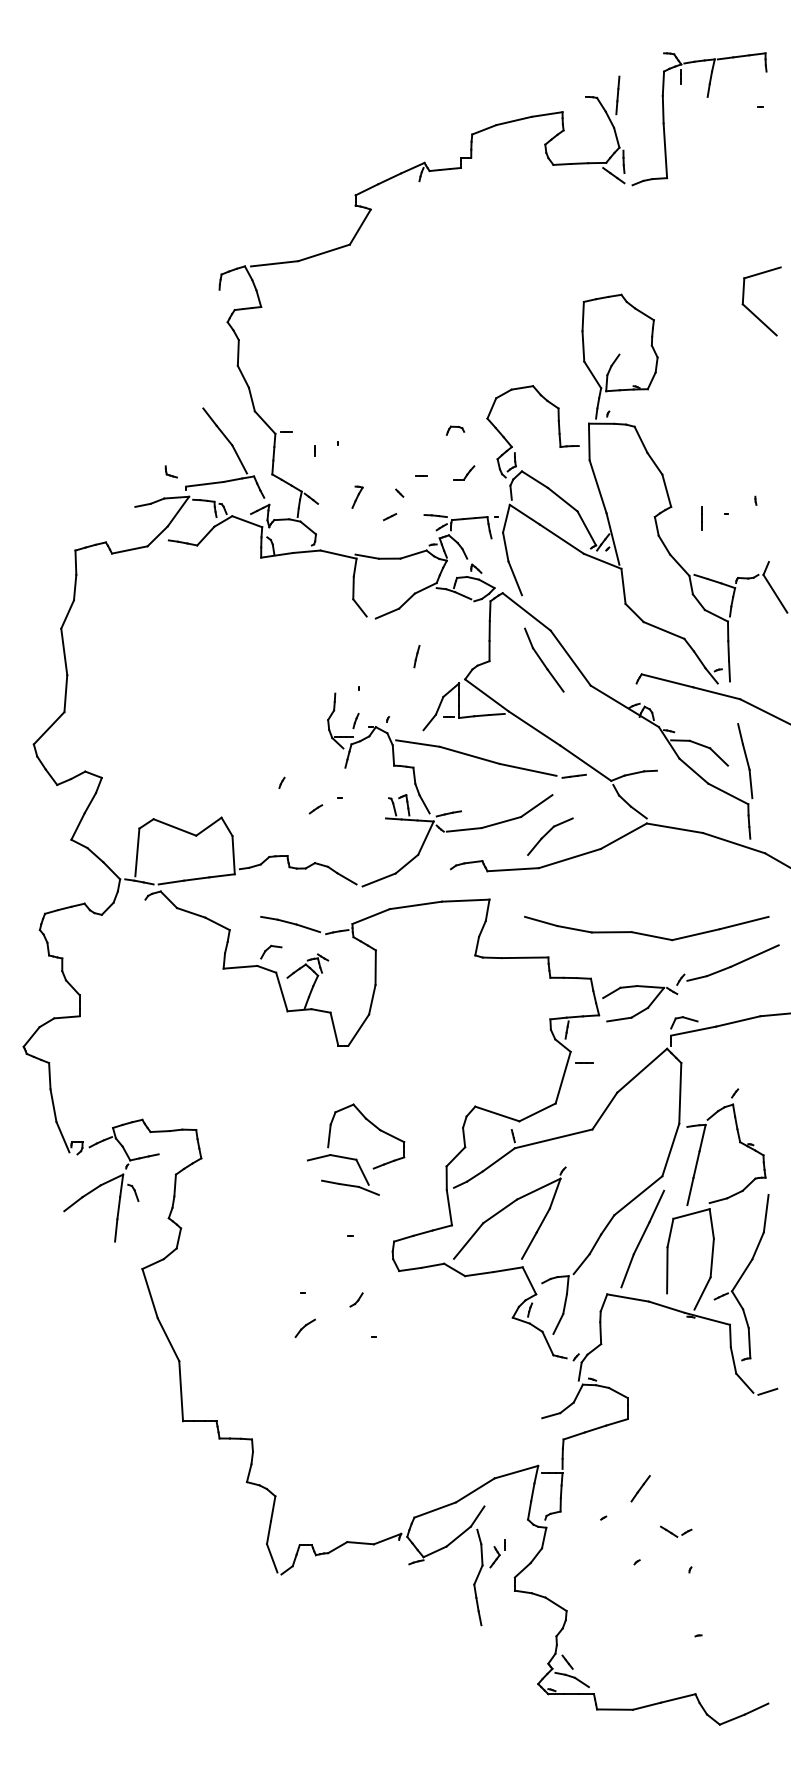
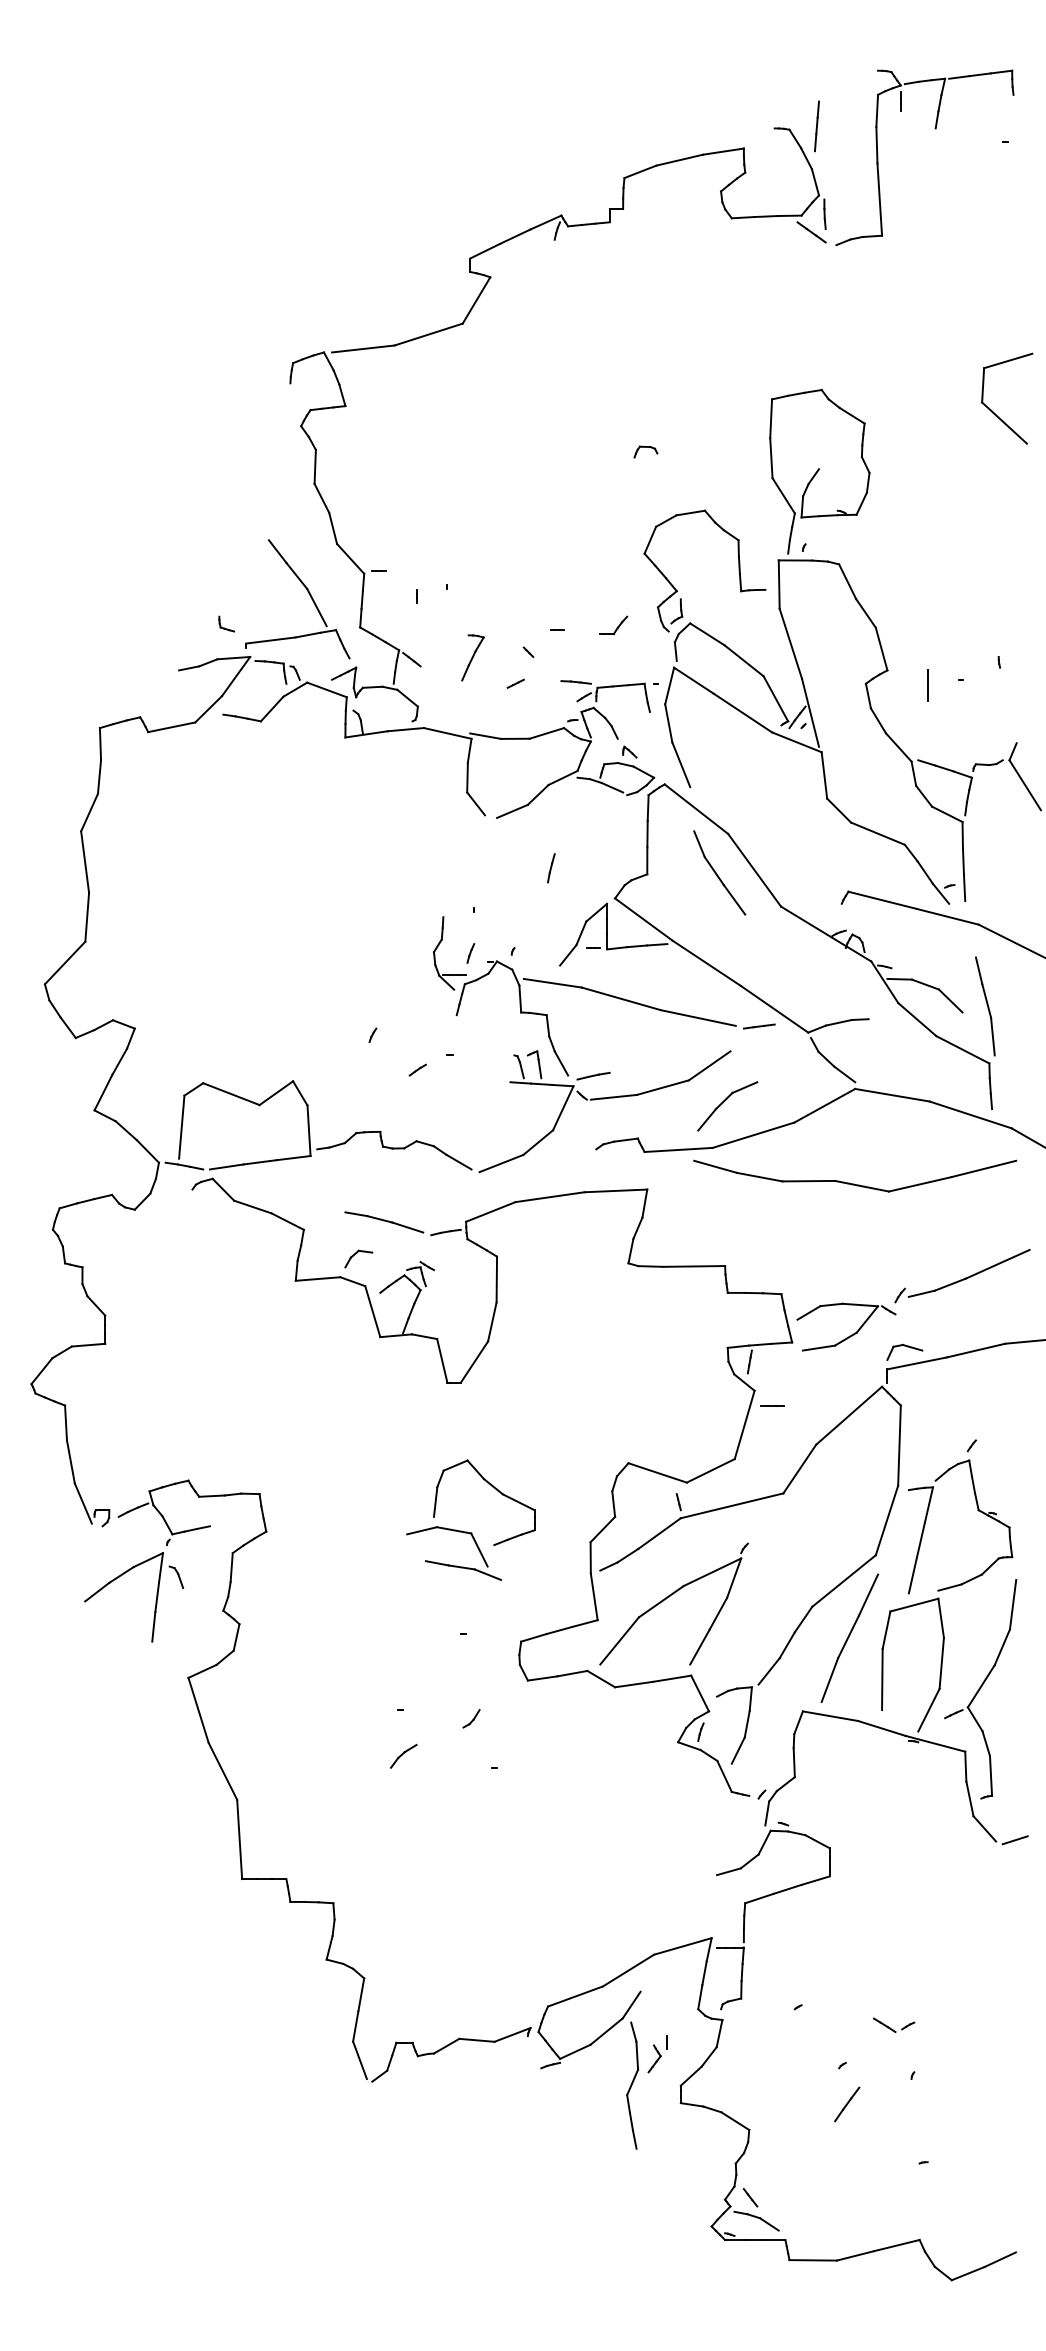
part: (455, 430) -> (645, 451), moved
part: (357, 496) -> (472, 656), size x1.6
part: (646, 928) -> (854, 1176), moved
line: (640, 1488) -> (846, 2104), moved

